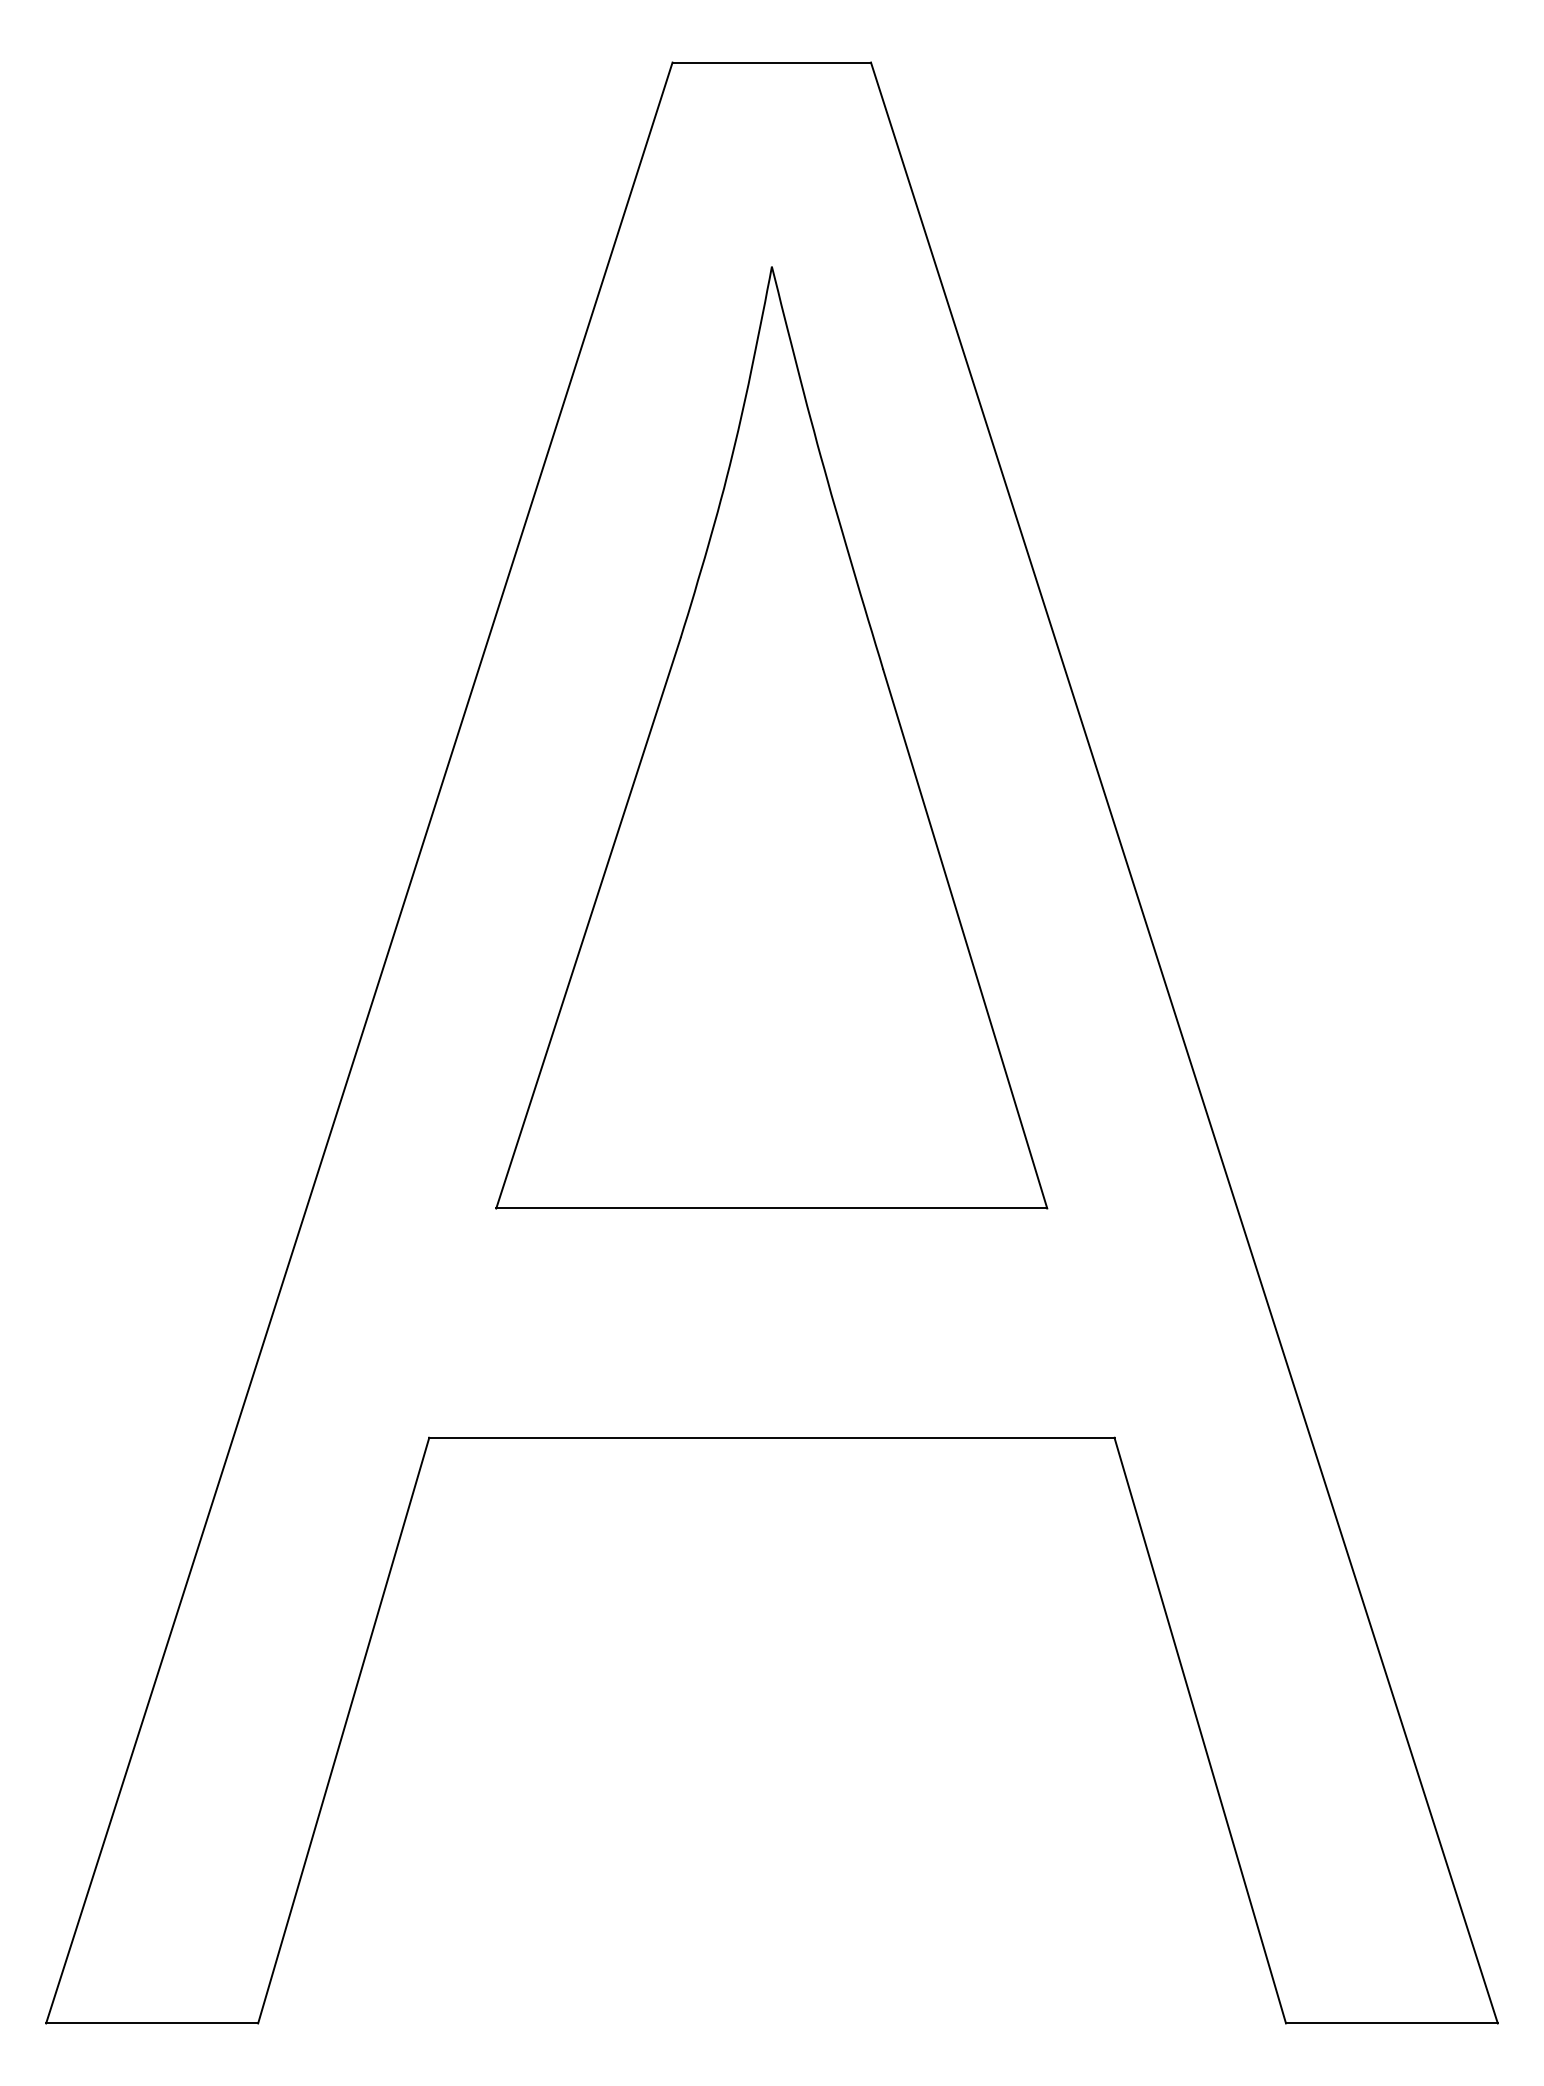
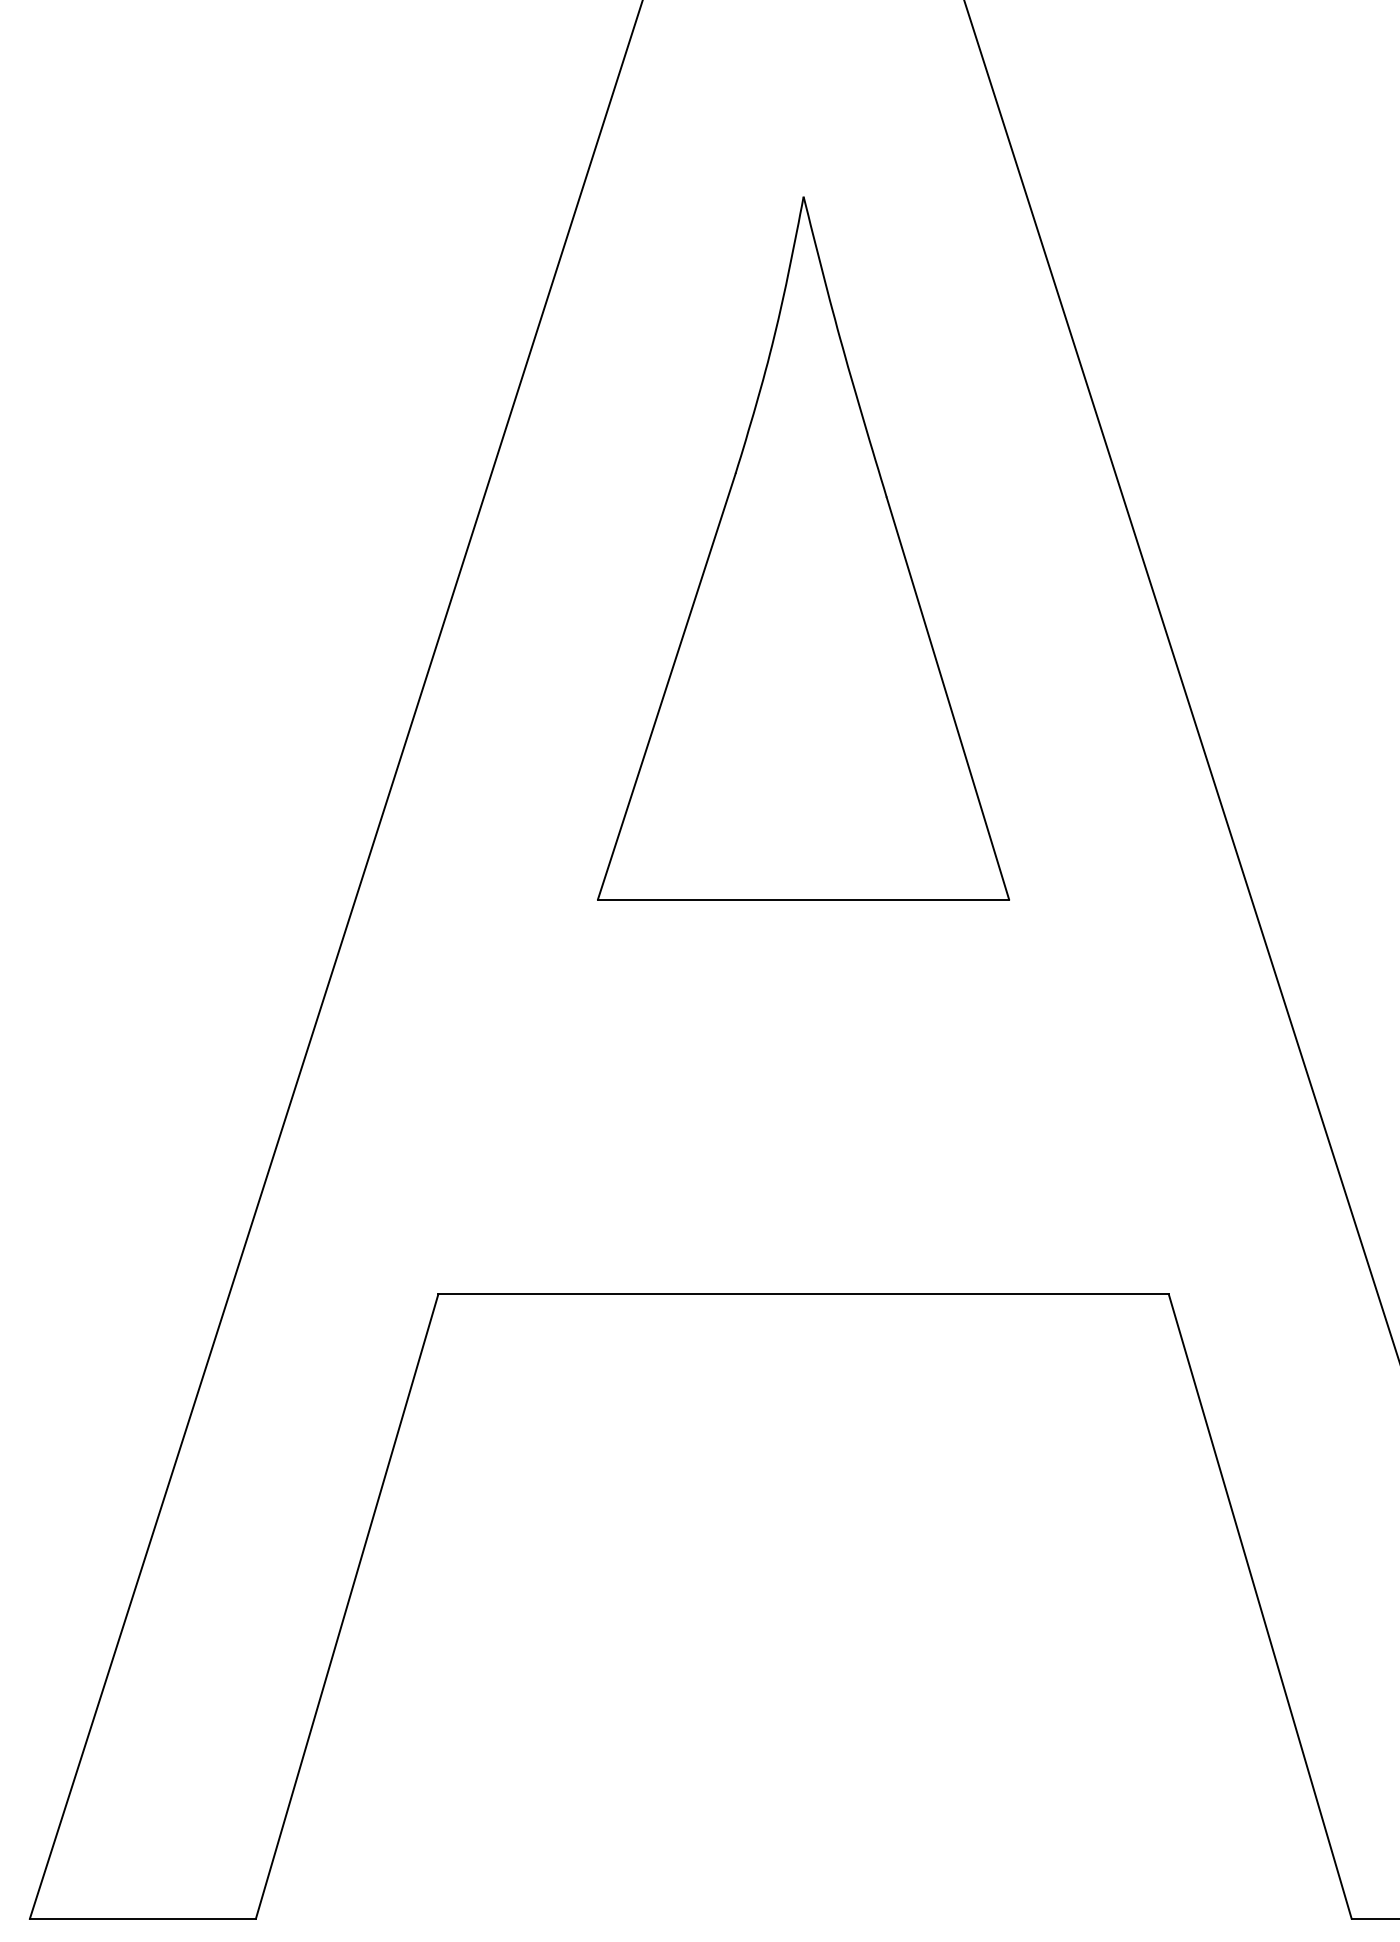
part: (771, 737) -> (803, 547), size x0.7

